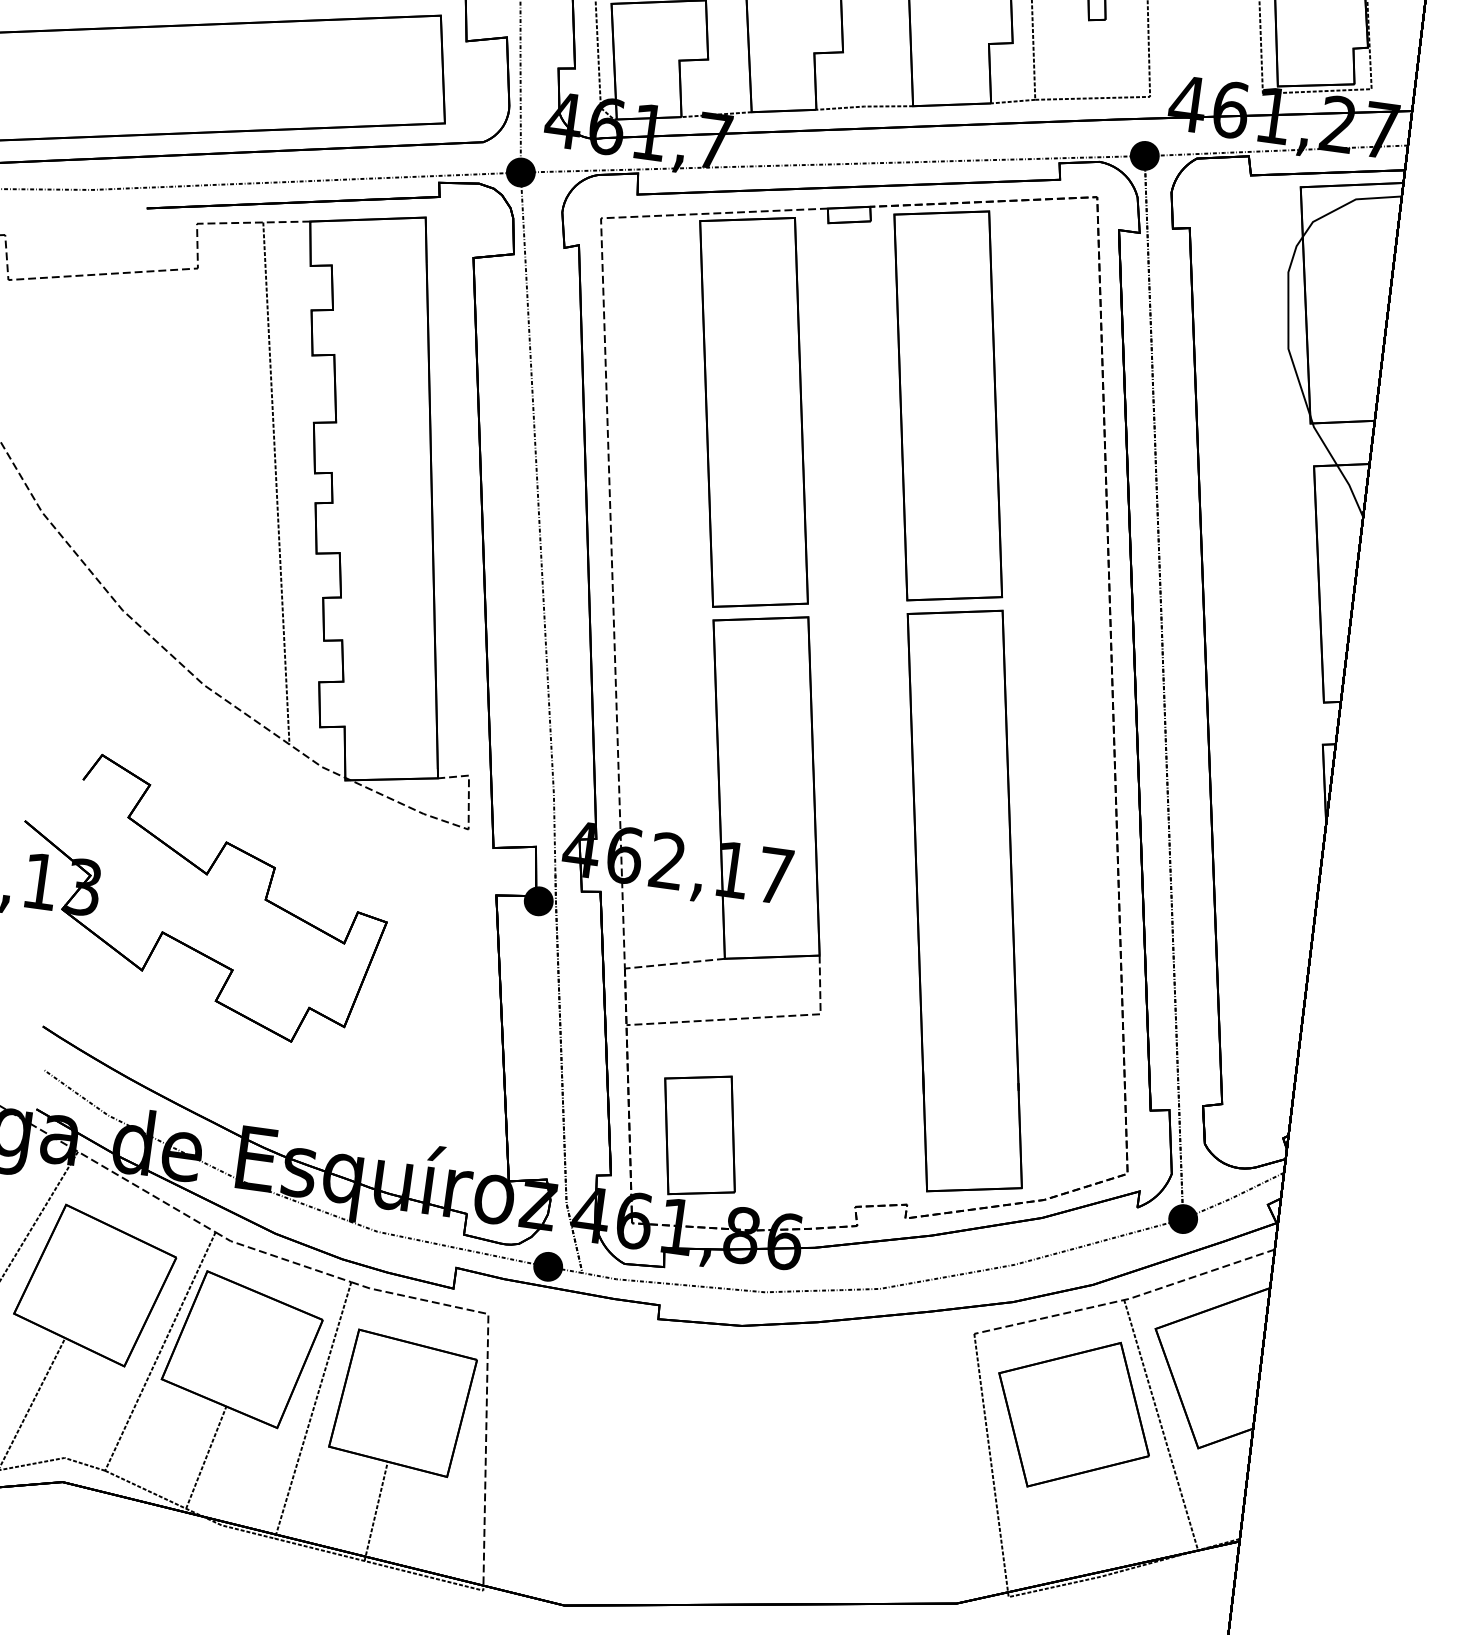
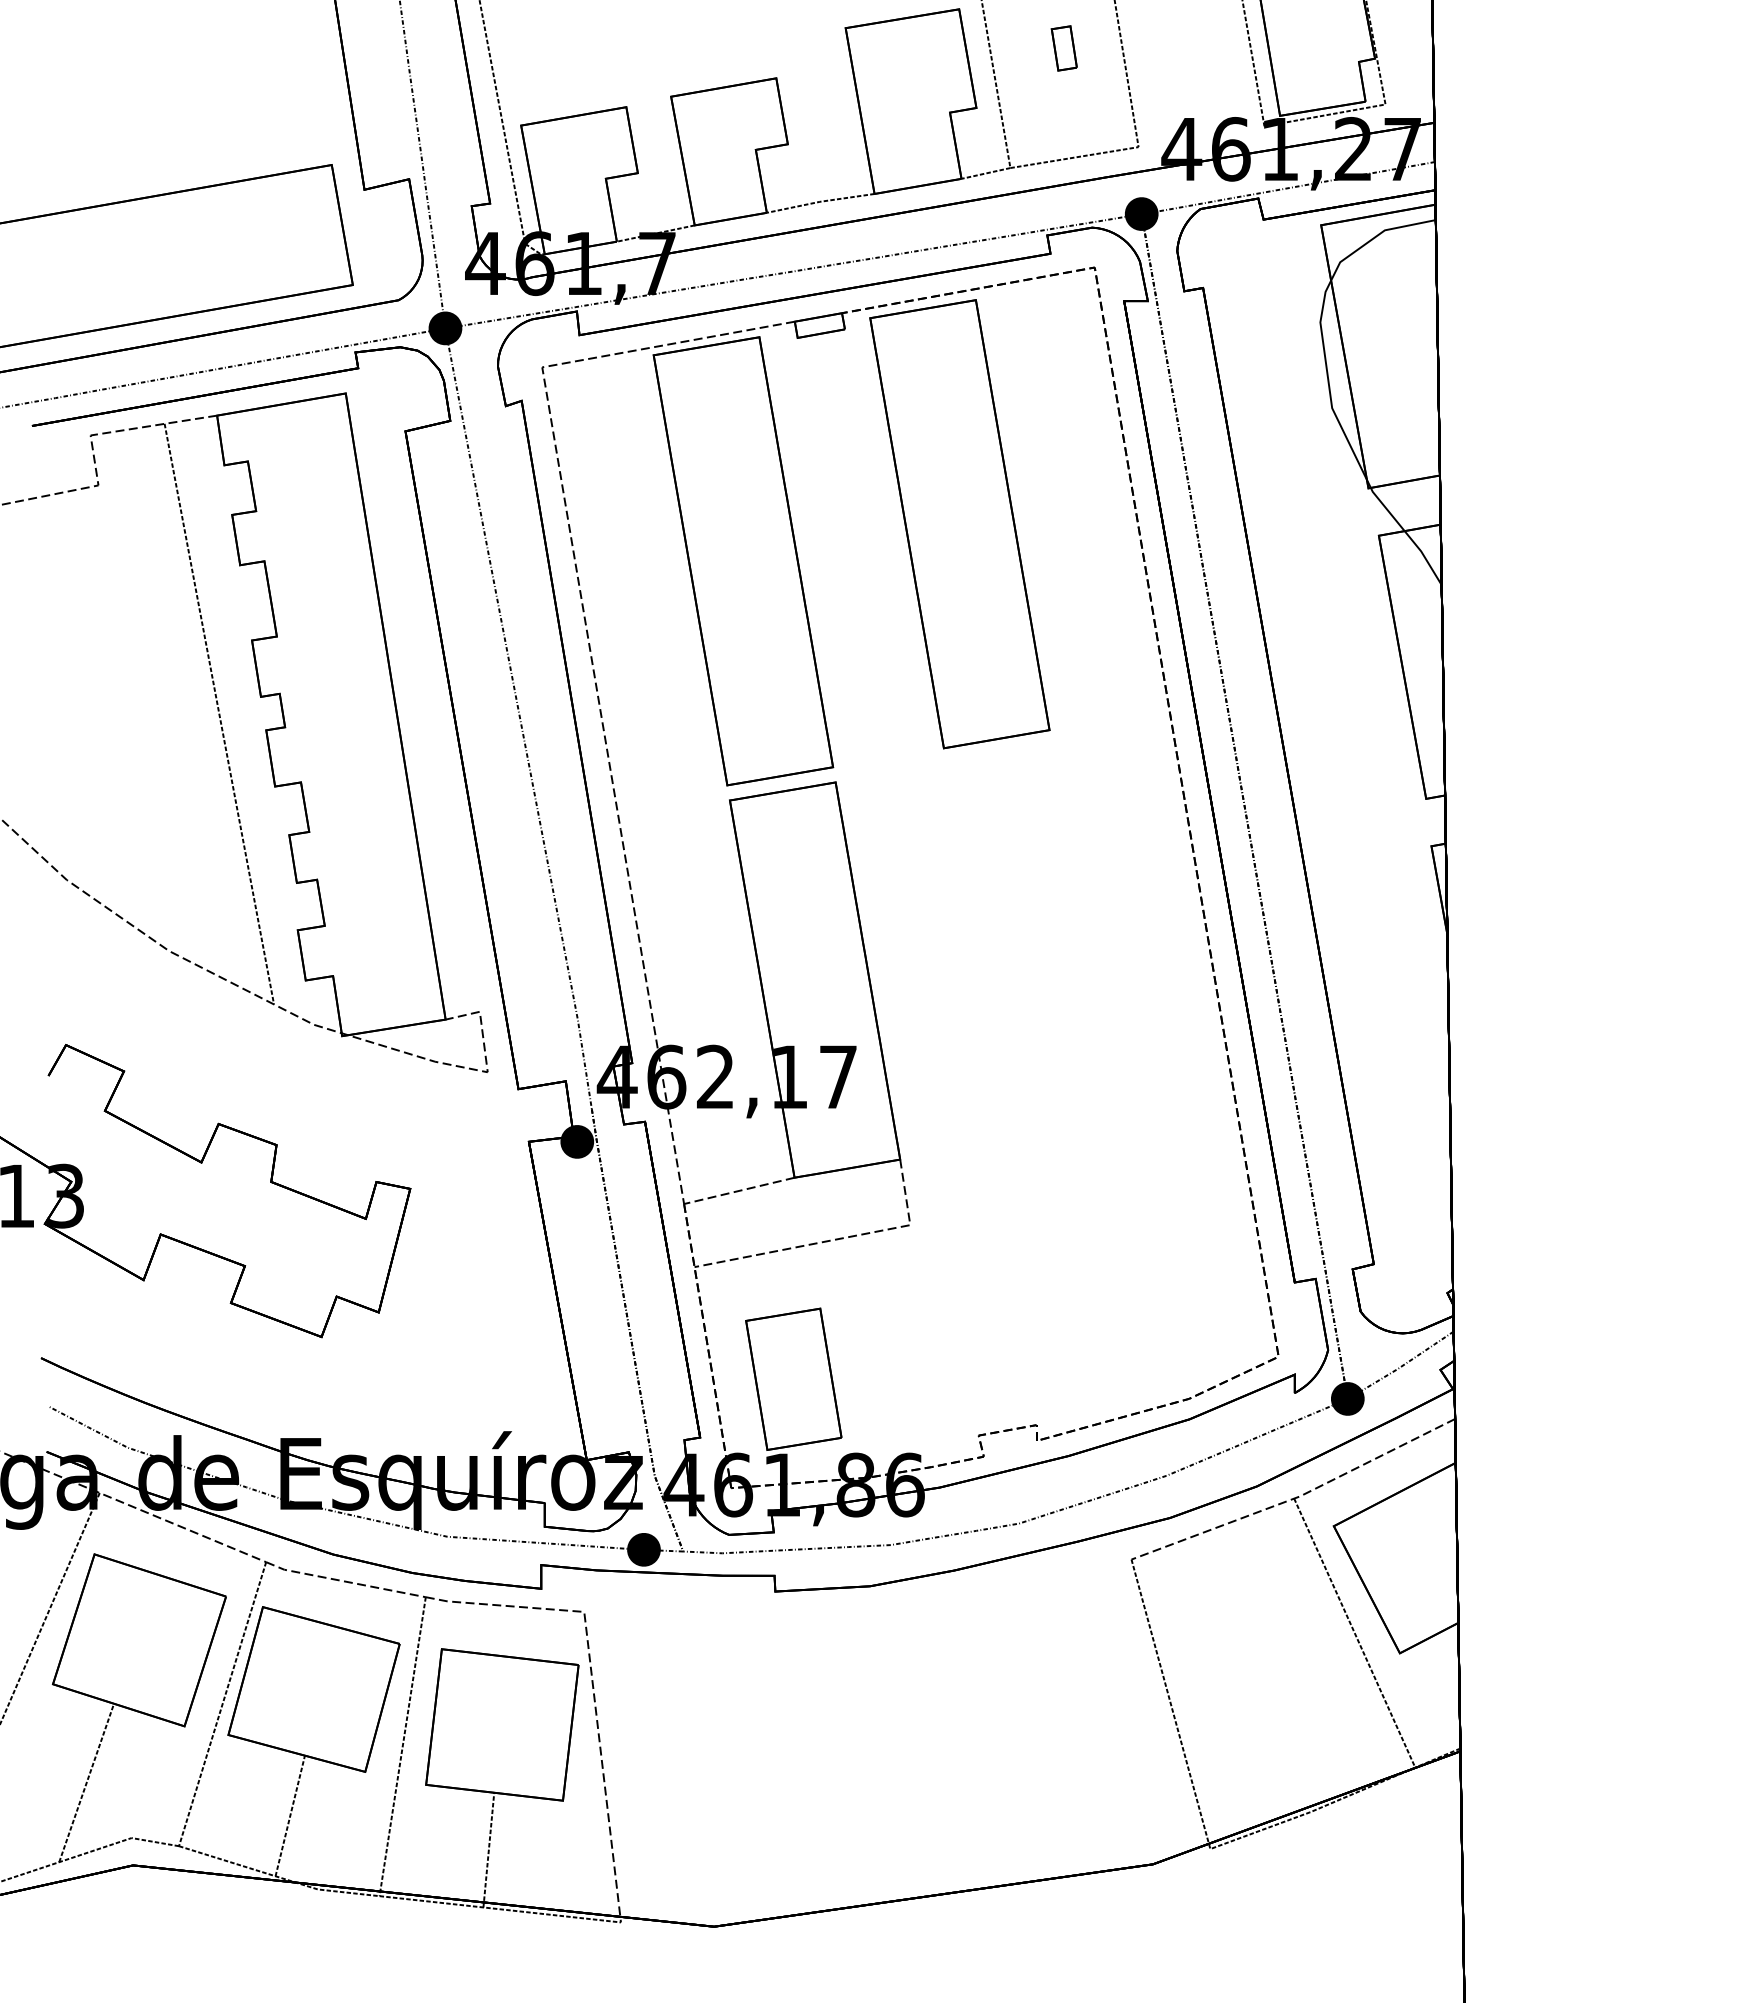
part: (964, 901) -> (1054, 1076), removed
part: (1074, 1414) -> (1255, 1634), removed

